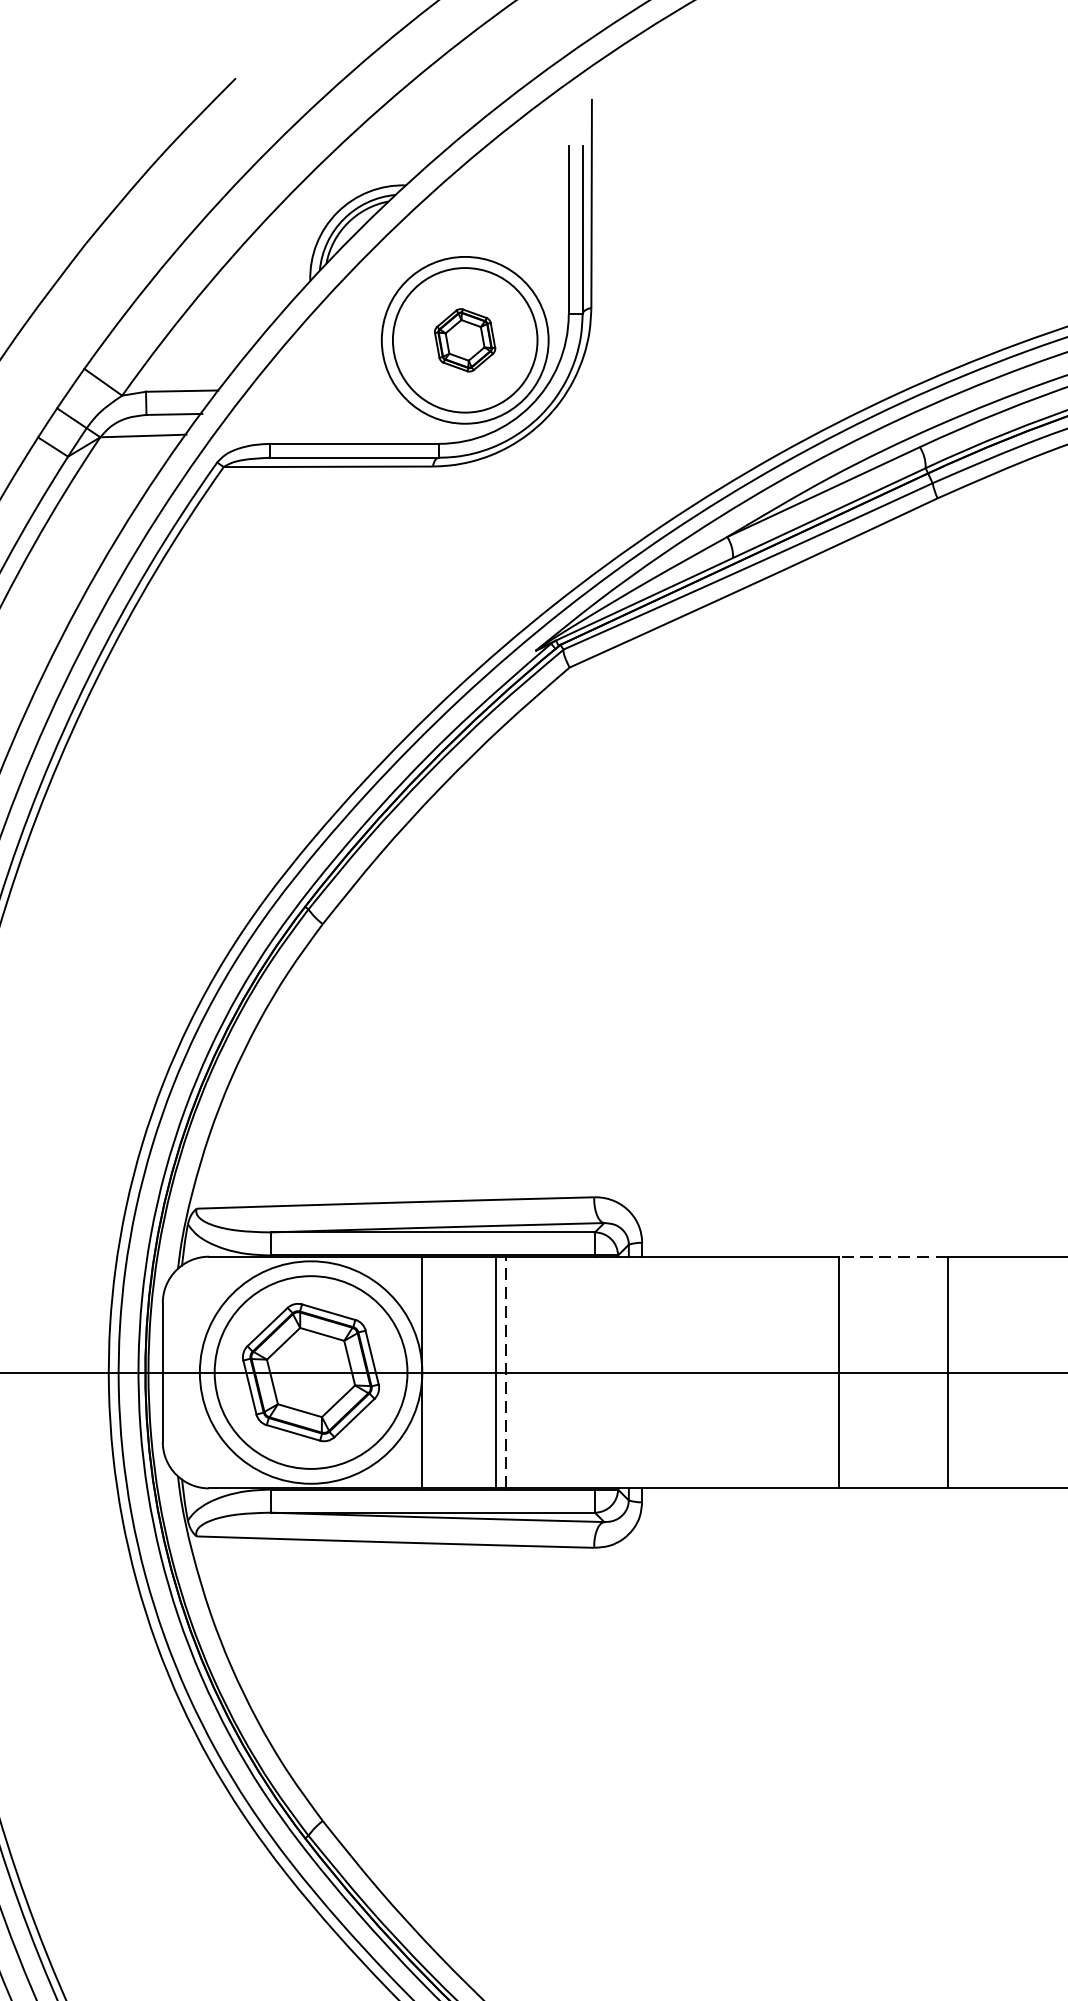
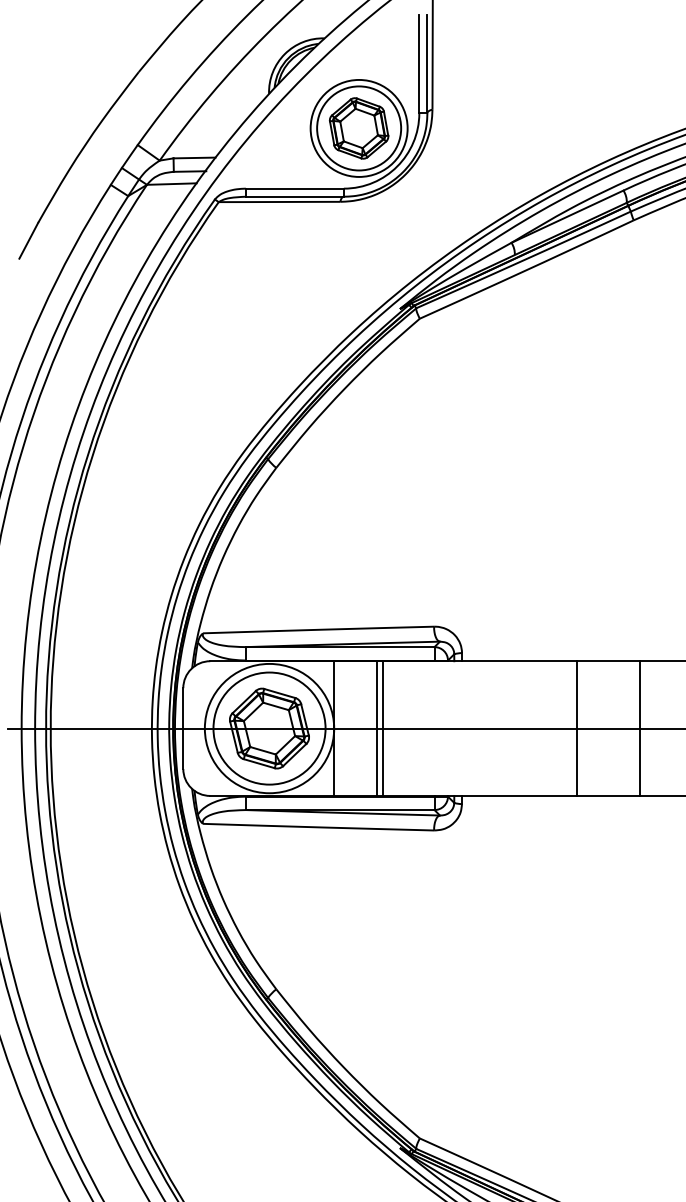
part: (464, 340) -> (358, 128), size x1.67
line: (894, 1257) -> (608, 661), dashed -> solid
line: (505, 1372) -> (382, 728), dashed -> solid

